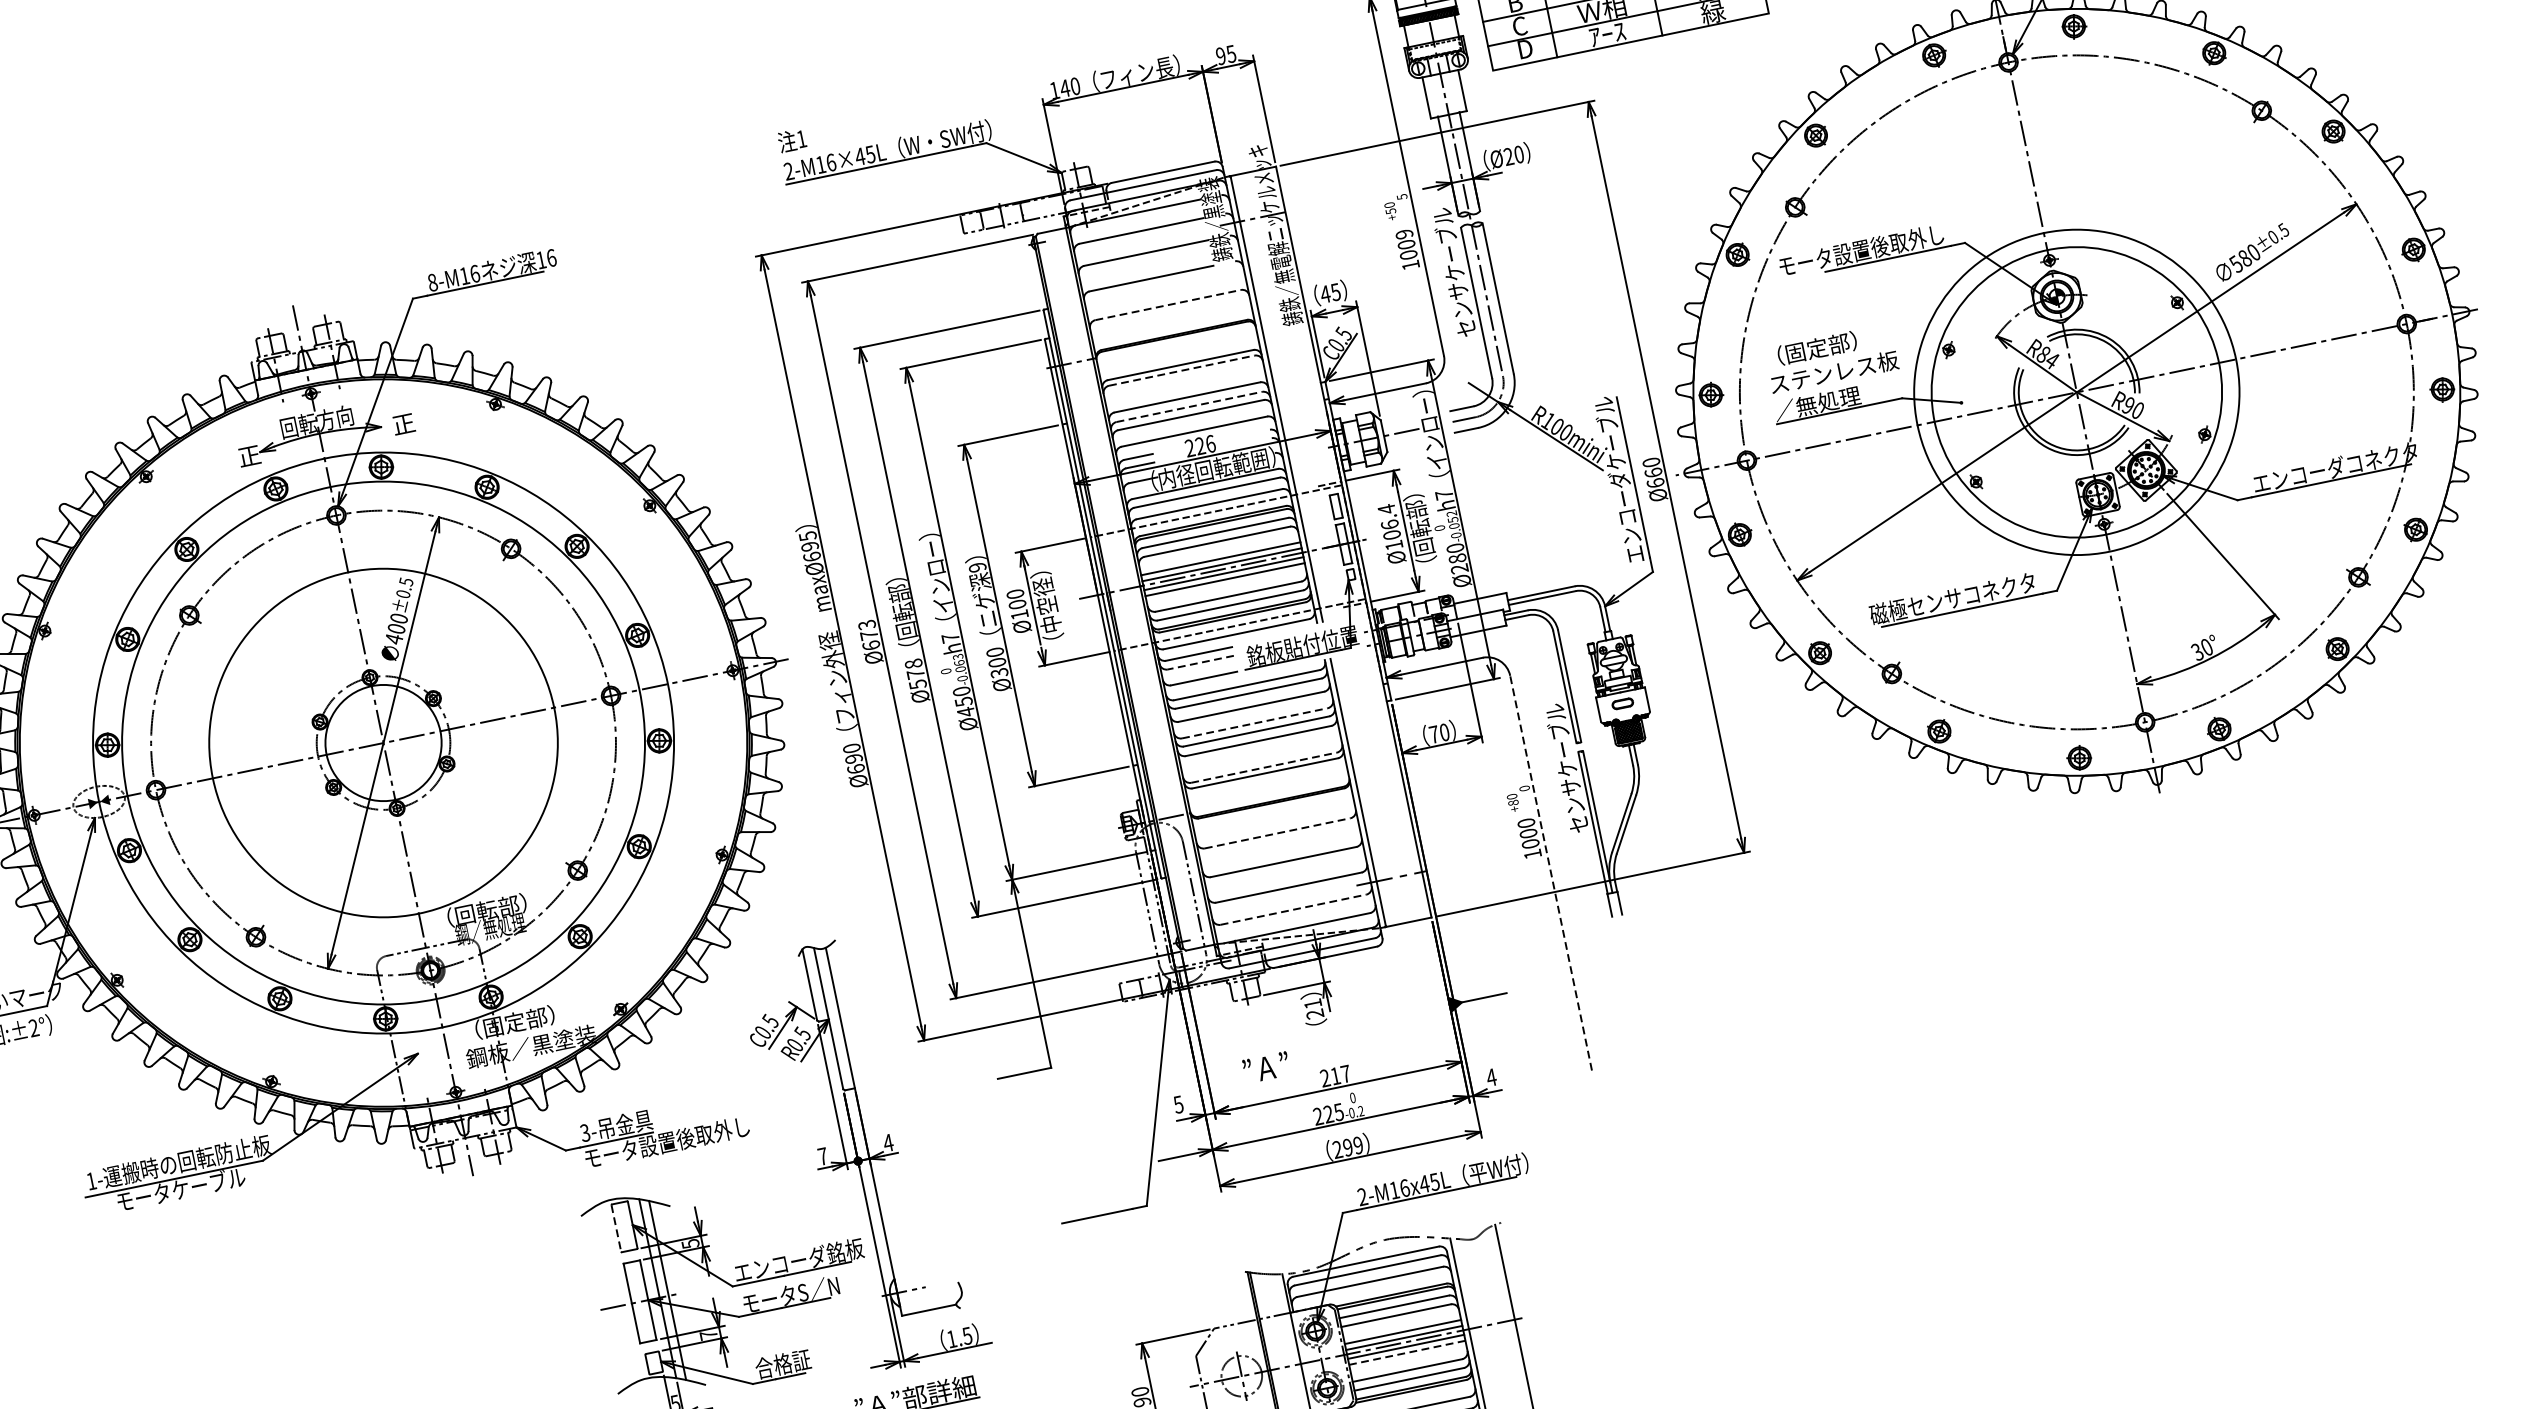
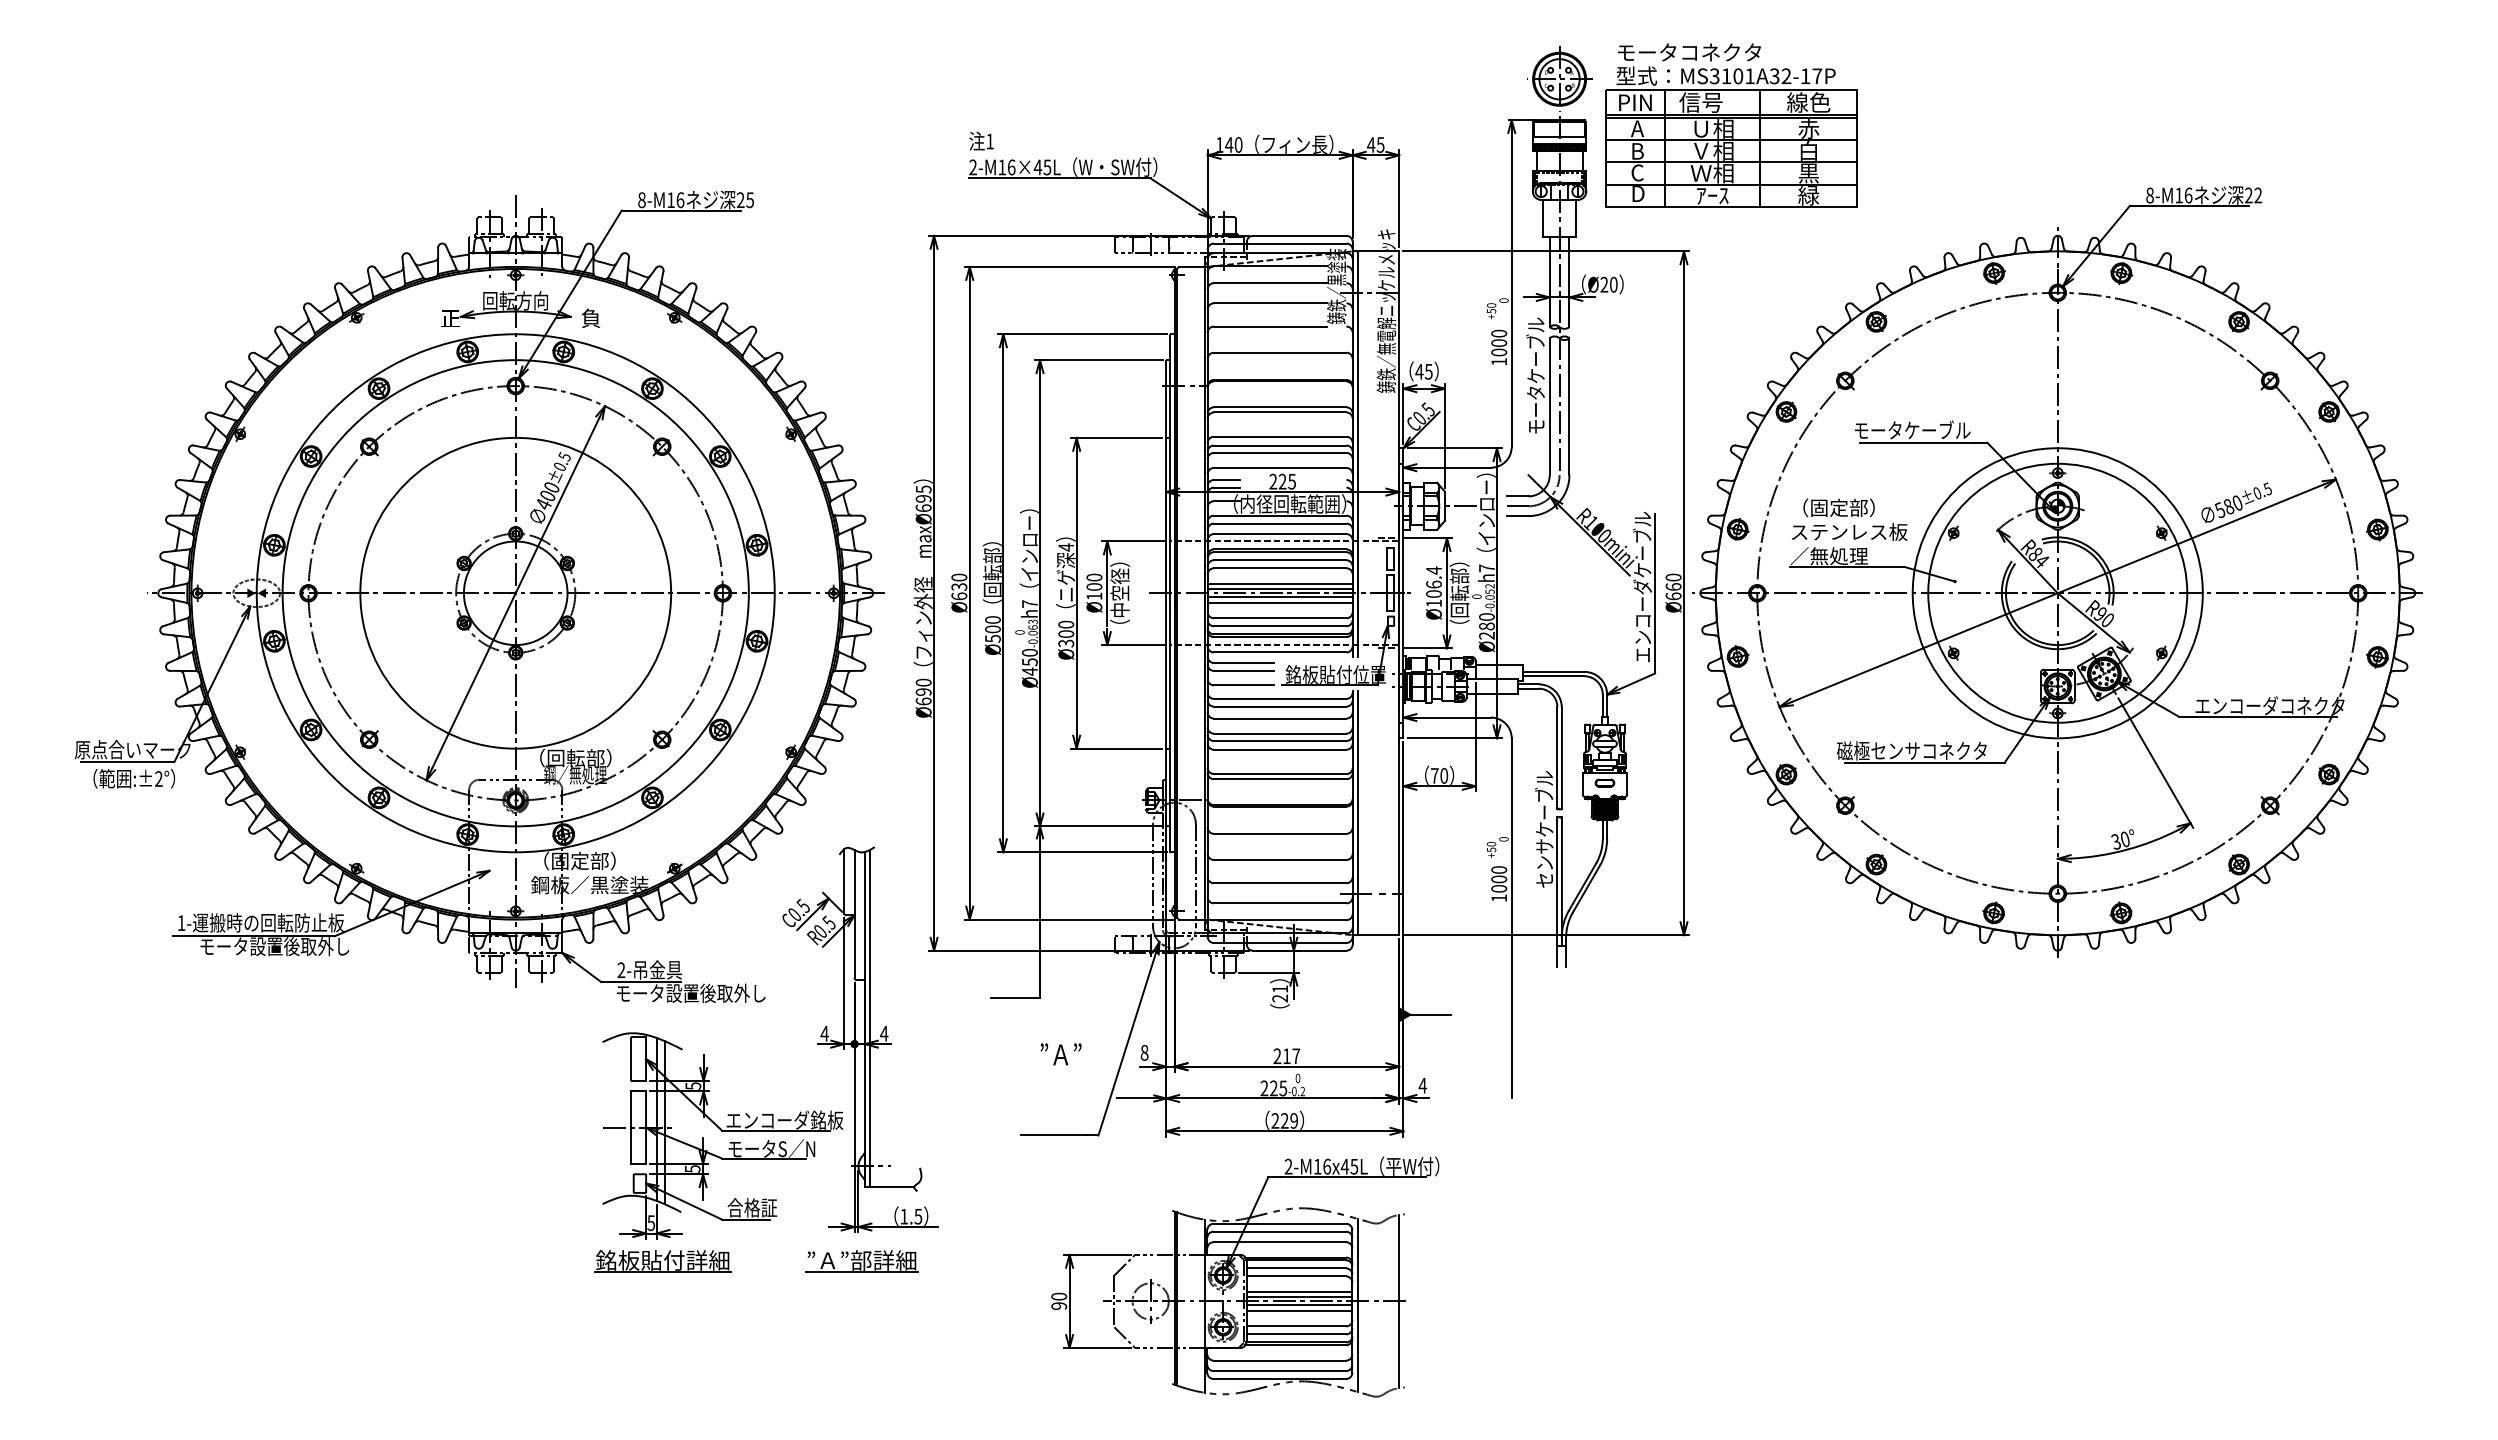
text: (1221, 55) -> (1371, 144), 95 -> 45
text: (1401, 196) -> (1503, 300), 5 -> 0
text: (1404, 234) -> (1499, 333), 1009 -> 1000
text: (1861, 250) -> (1895, 430), モータ設置後取外し -> モータケーブル
text: (546, 259) -> (745, 200), 16 -> 25
line: (1168, 304) -> (1280, 352), dashed -> solid
text: (1461, 309) -> (1535, 409), センサケーブル -> モータケーブル
line: (1182, 370) -> (1280, 412), dashed -> solid
line: (1189, 406) -> (1280, 445), dashed -> solid
text: (402, 423) -> (590, 317), 正 -> 負
text: (1211, 443) -> (1292, 481), 226 -> 225
text: (977, 567) -> (1066, 547), 9 -> 4
text: (868, 629) -> (959, 581), Ø673 -> Ø630
line: (1200, 662) -> (1243, 670), dashed -> solid
text: (914, 668) -> (992, 624), Ø578 -> Ø500
line: (1255, 723) -> (1280, 733), dashed -> solid
line: (1264, 768) -> (1280, 774), dashed -> solid
text: (1513, 802) -> (1491, 849), +80 -> +50
line: (1277, 832) -> (1280, 833), dashed -> solid
line: (1550, 873) -> (1511, 918), dashed -> solid
line: (1293, 909) -> (1280, 903), dashed -> solid
text: (1265, 1067) -> (1060, 1054), moved
text: (1178, 1104) -> (1144, 1052), 5 -> 8
line: (869, 1129) -> (870, 1018), added
text: (585, 1133) -> (621, 970), 3- -> 2-
text: (1347, 1147) -> (1284, 1120), 299 -> 229
text: (822, 1156) -> (824, 1033), 7 -> 4
text: (226, 1180) -> (299, 946), モータケーブル -> モータ設置後取外し
line: (616, 1228) -> (631, 1059), dashed -> solid
text: (708, 1334) -> (692, 1168), 7 -> 5
line: (1407, 1352) -> (1299, 1310), dashed -> solid

